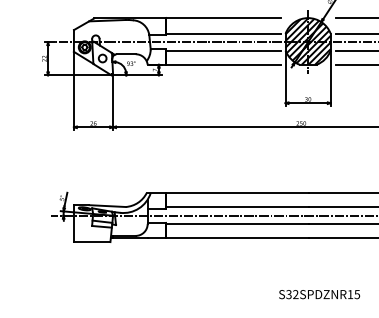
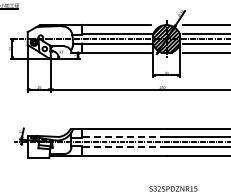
line: (237, 207) -> (124, 137), solid -> dashed
line: (237, 224) -> (124, 147), solid -> dashed

